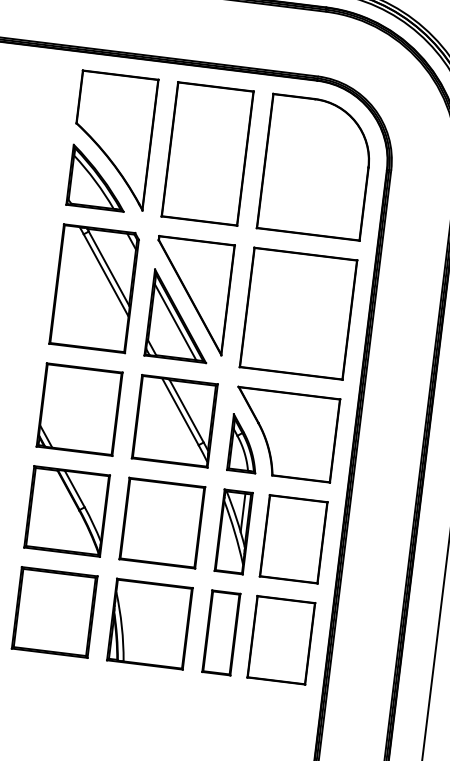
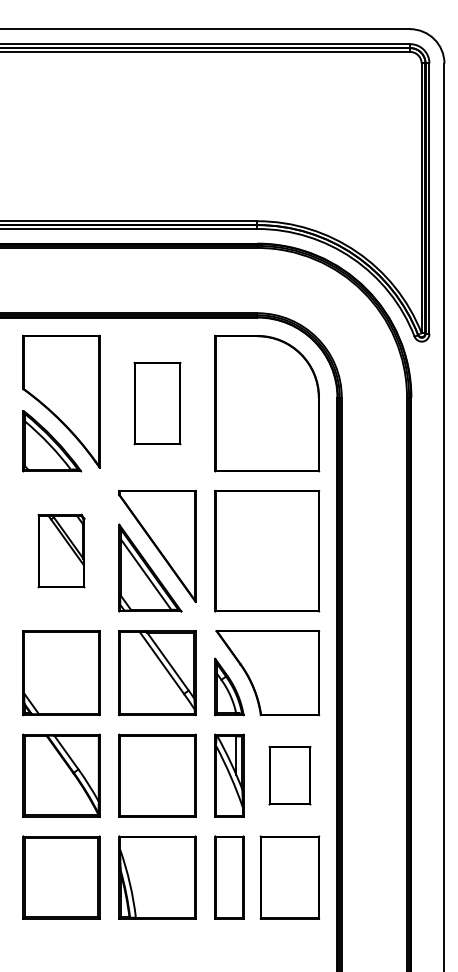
part: (207, 153) -> (157, 403), size x0.6
part: (94, 287) -> (61, 550), size x0.6
part: (293, 538) -> (289, 775), size x0.7

